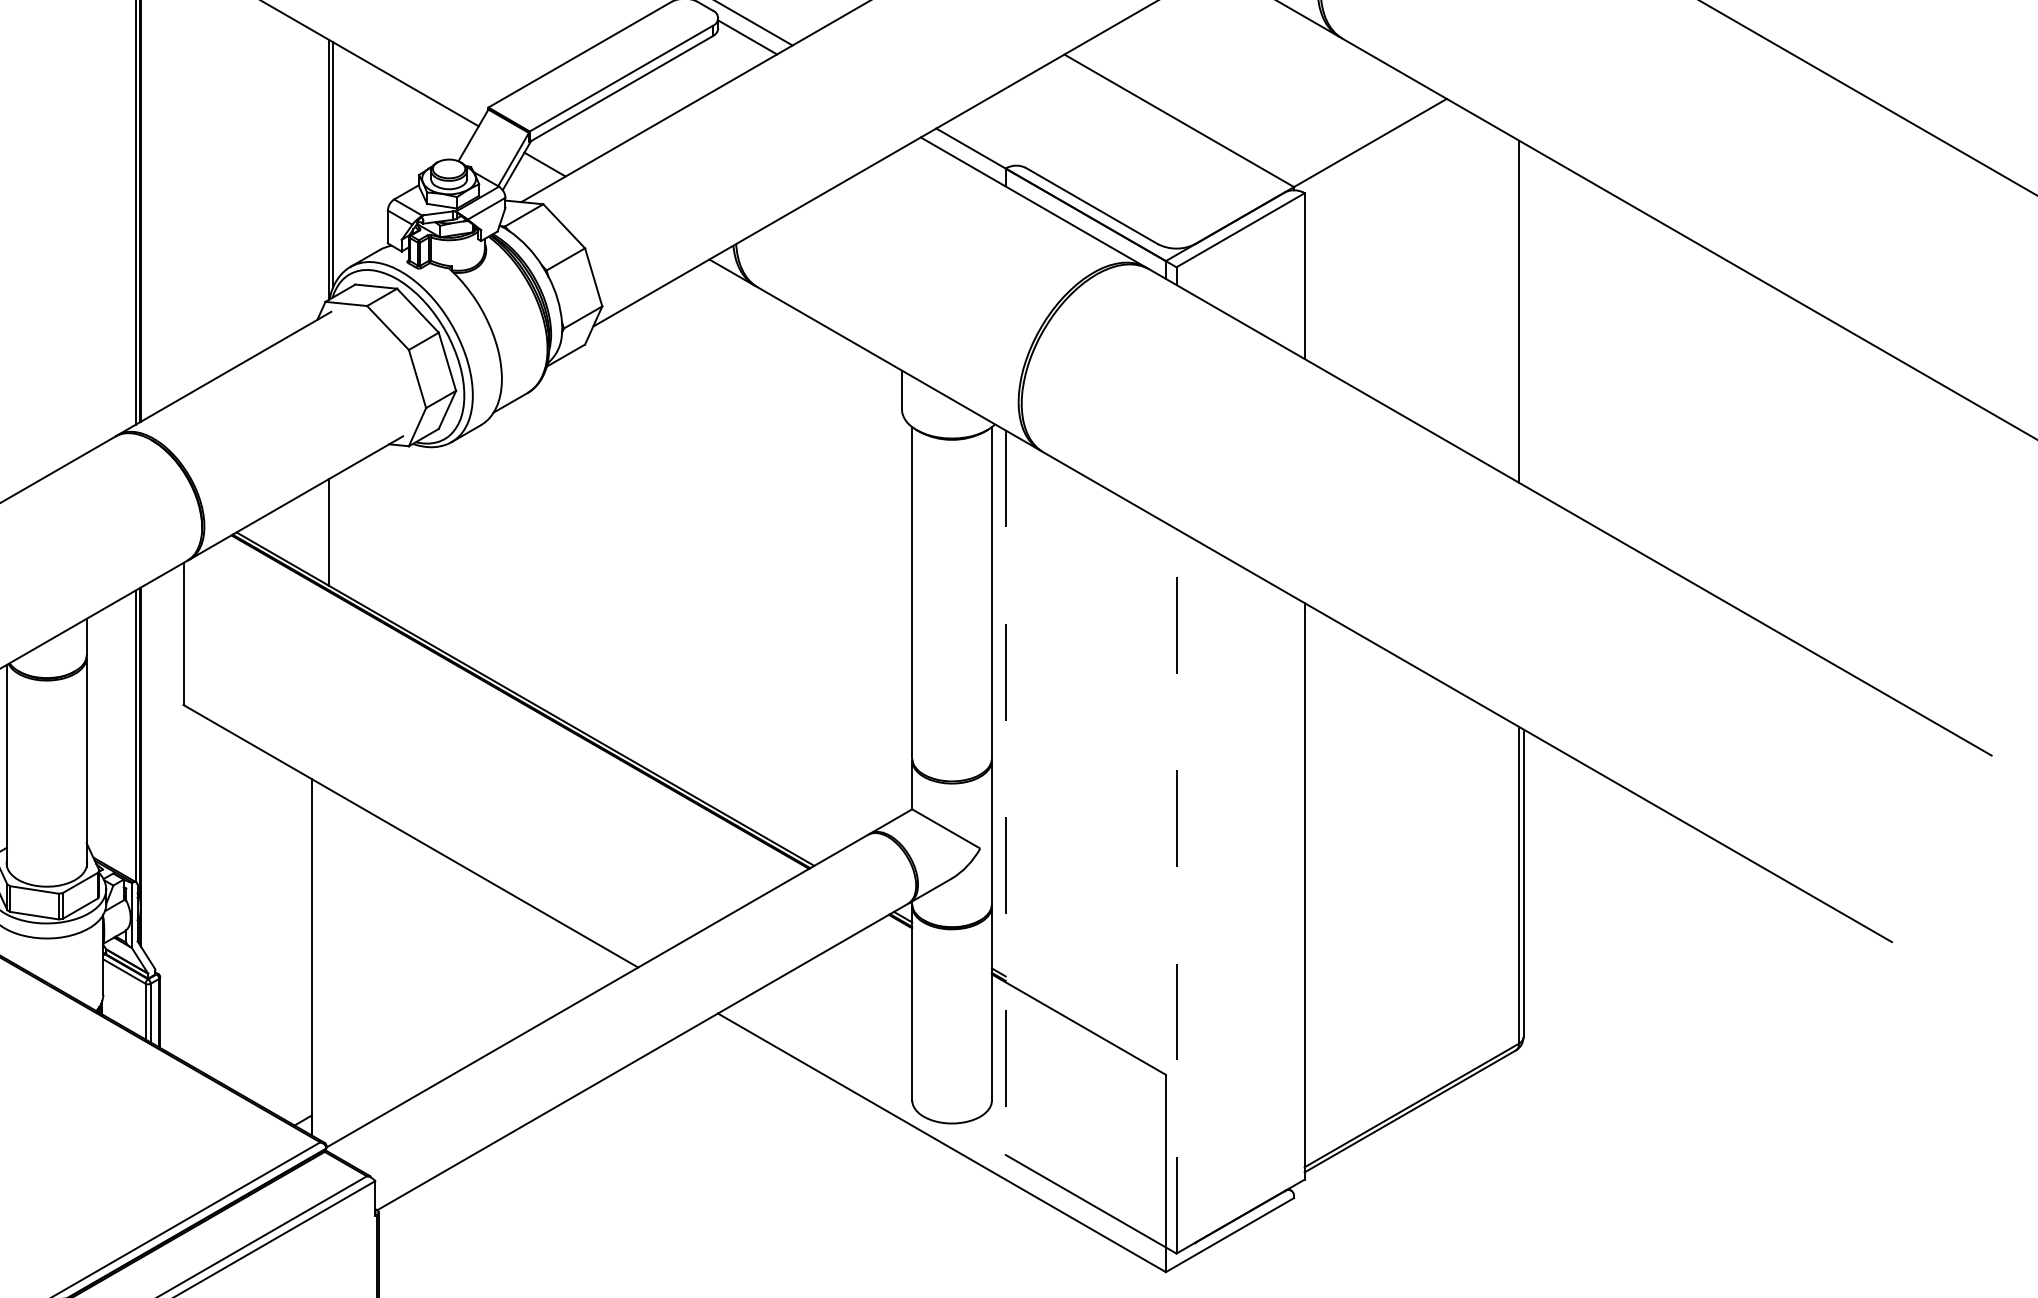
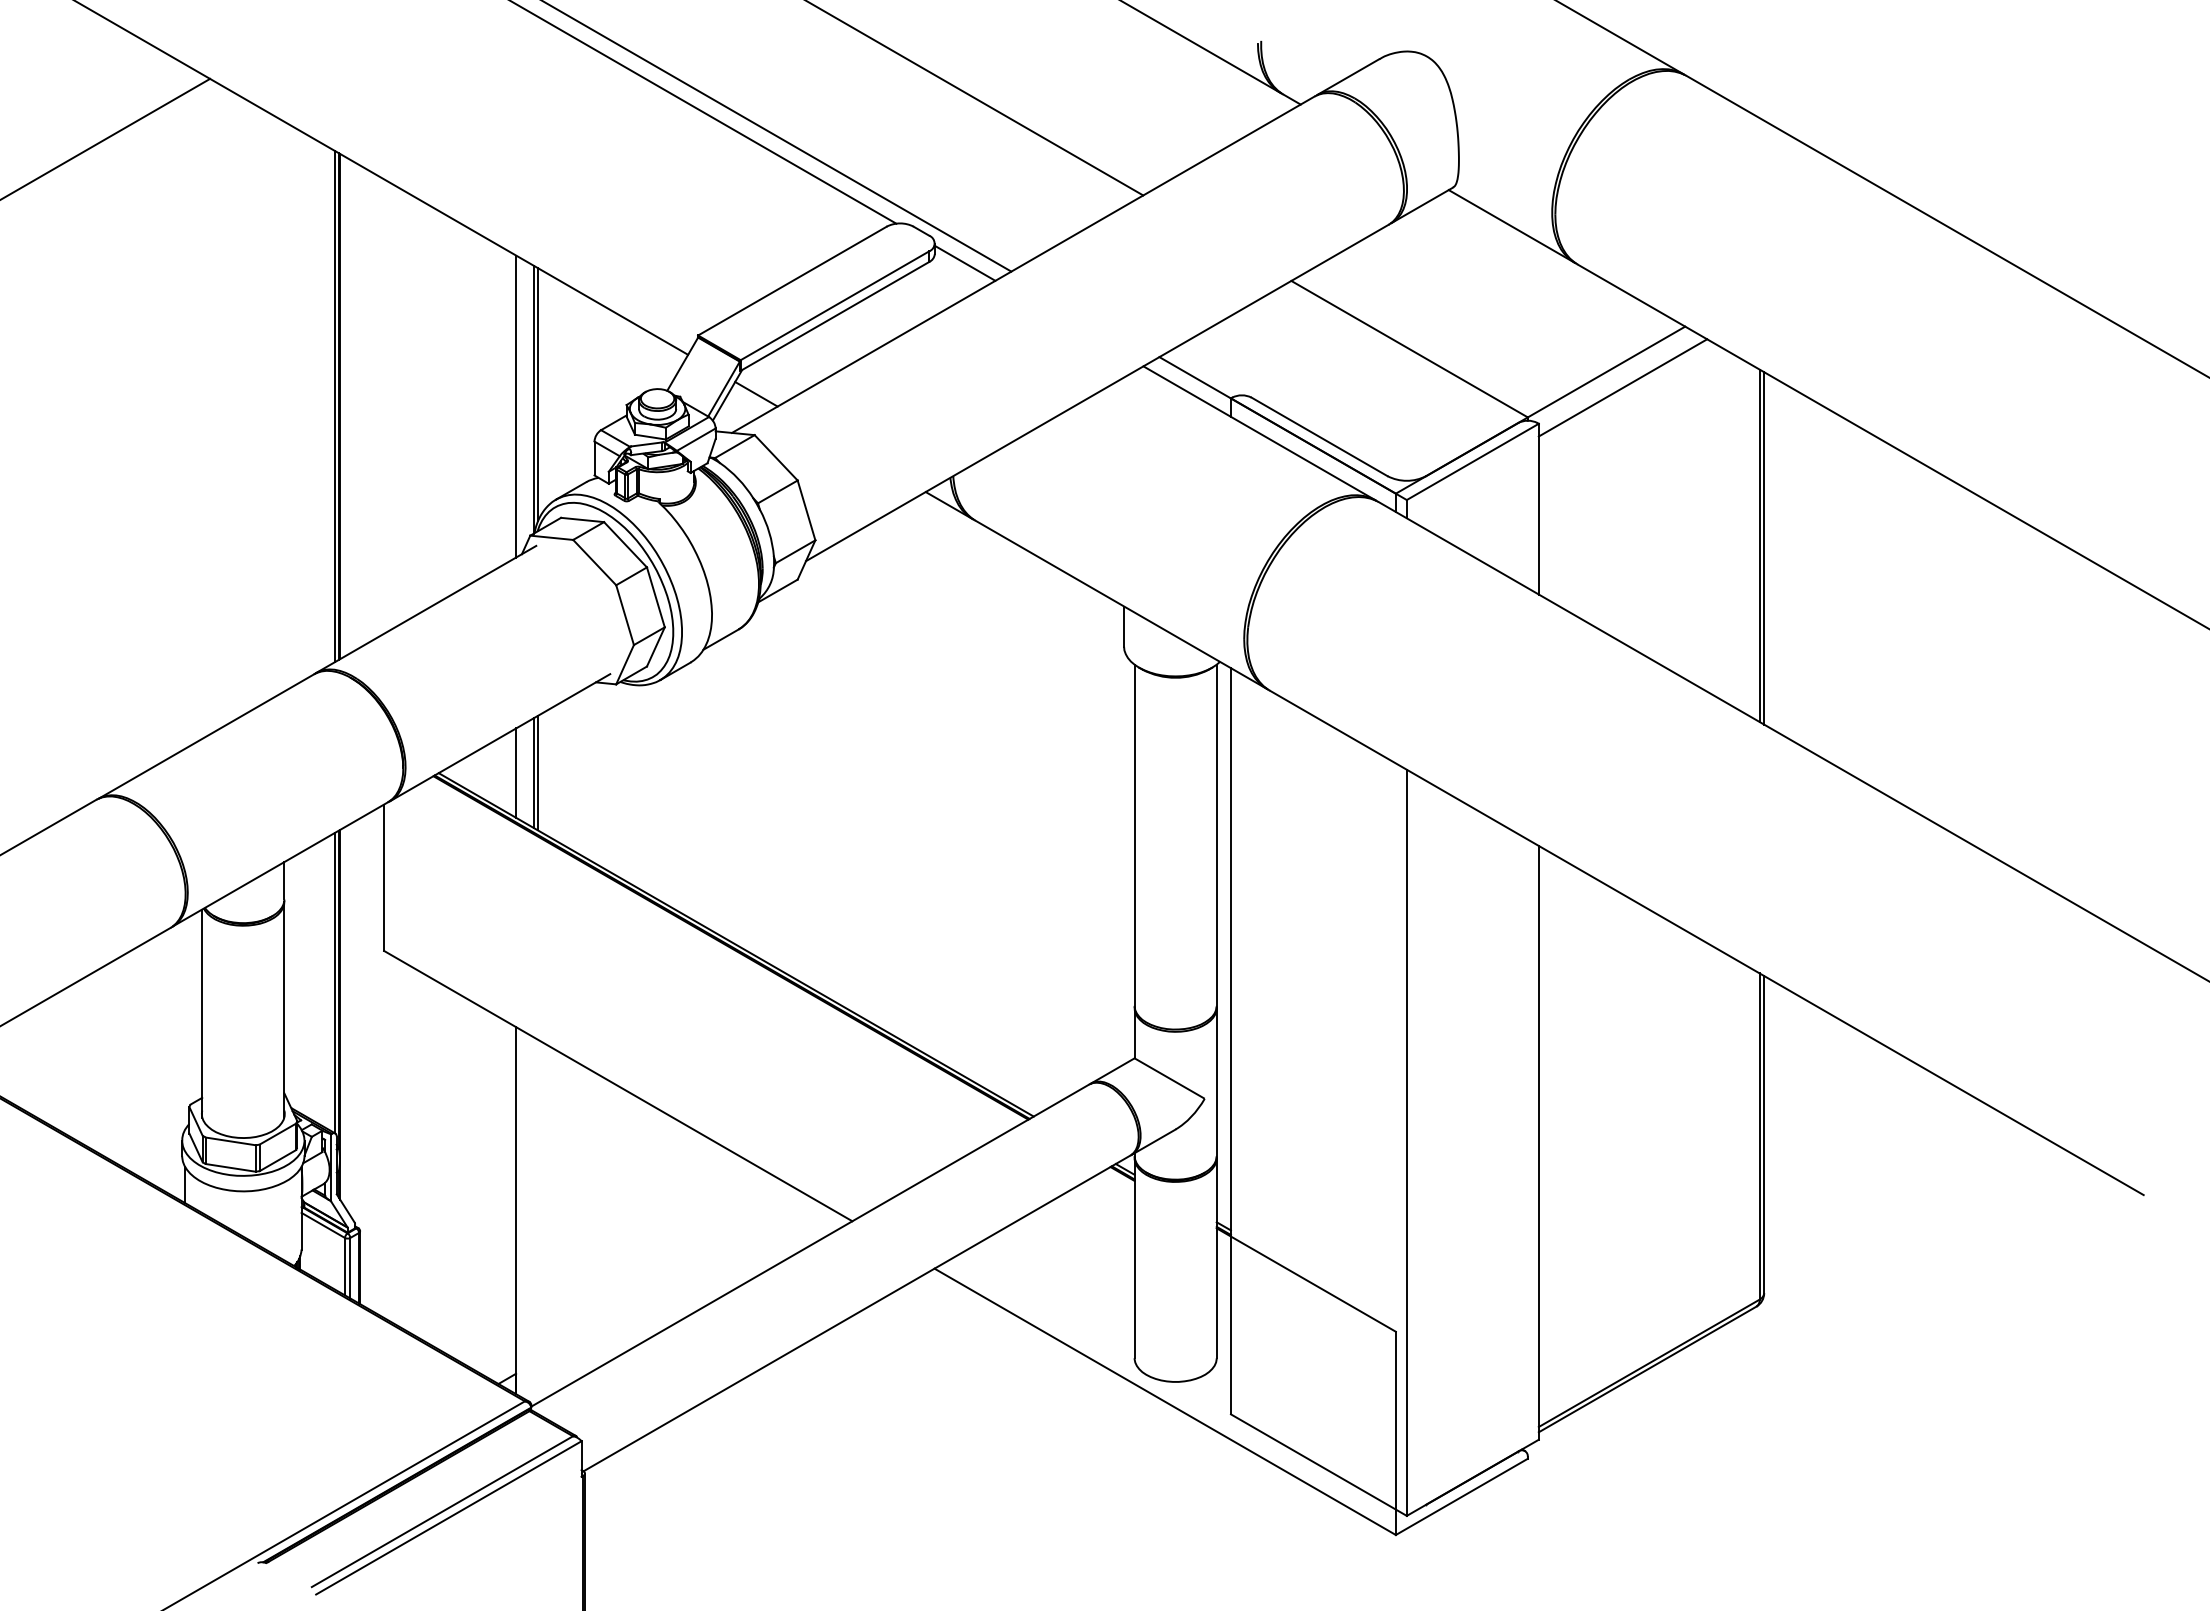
line: (1385, 158) -> (1622, 387), added
line: (312, 176) -> (516, 406), added
line: (1523, 314) -> (1764, 548), added
line: (312, 531) -> (516, 772), added
line: (333, 531) -> (538, 772), added
line: (1005, 792) -> (1230, 1041), dashed -> solid
line: (1176, 891) -> (1406, 1142), dashed -> solid

